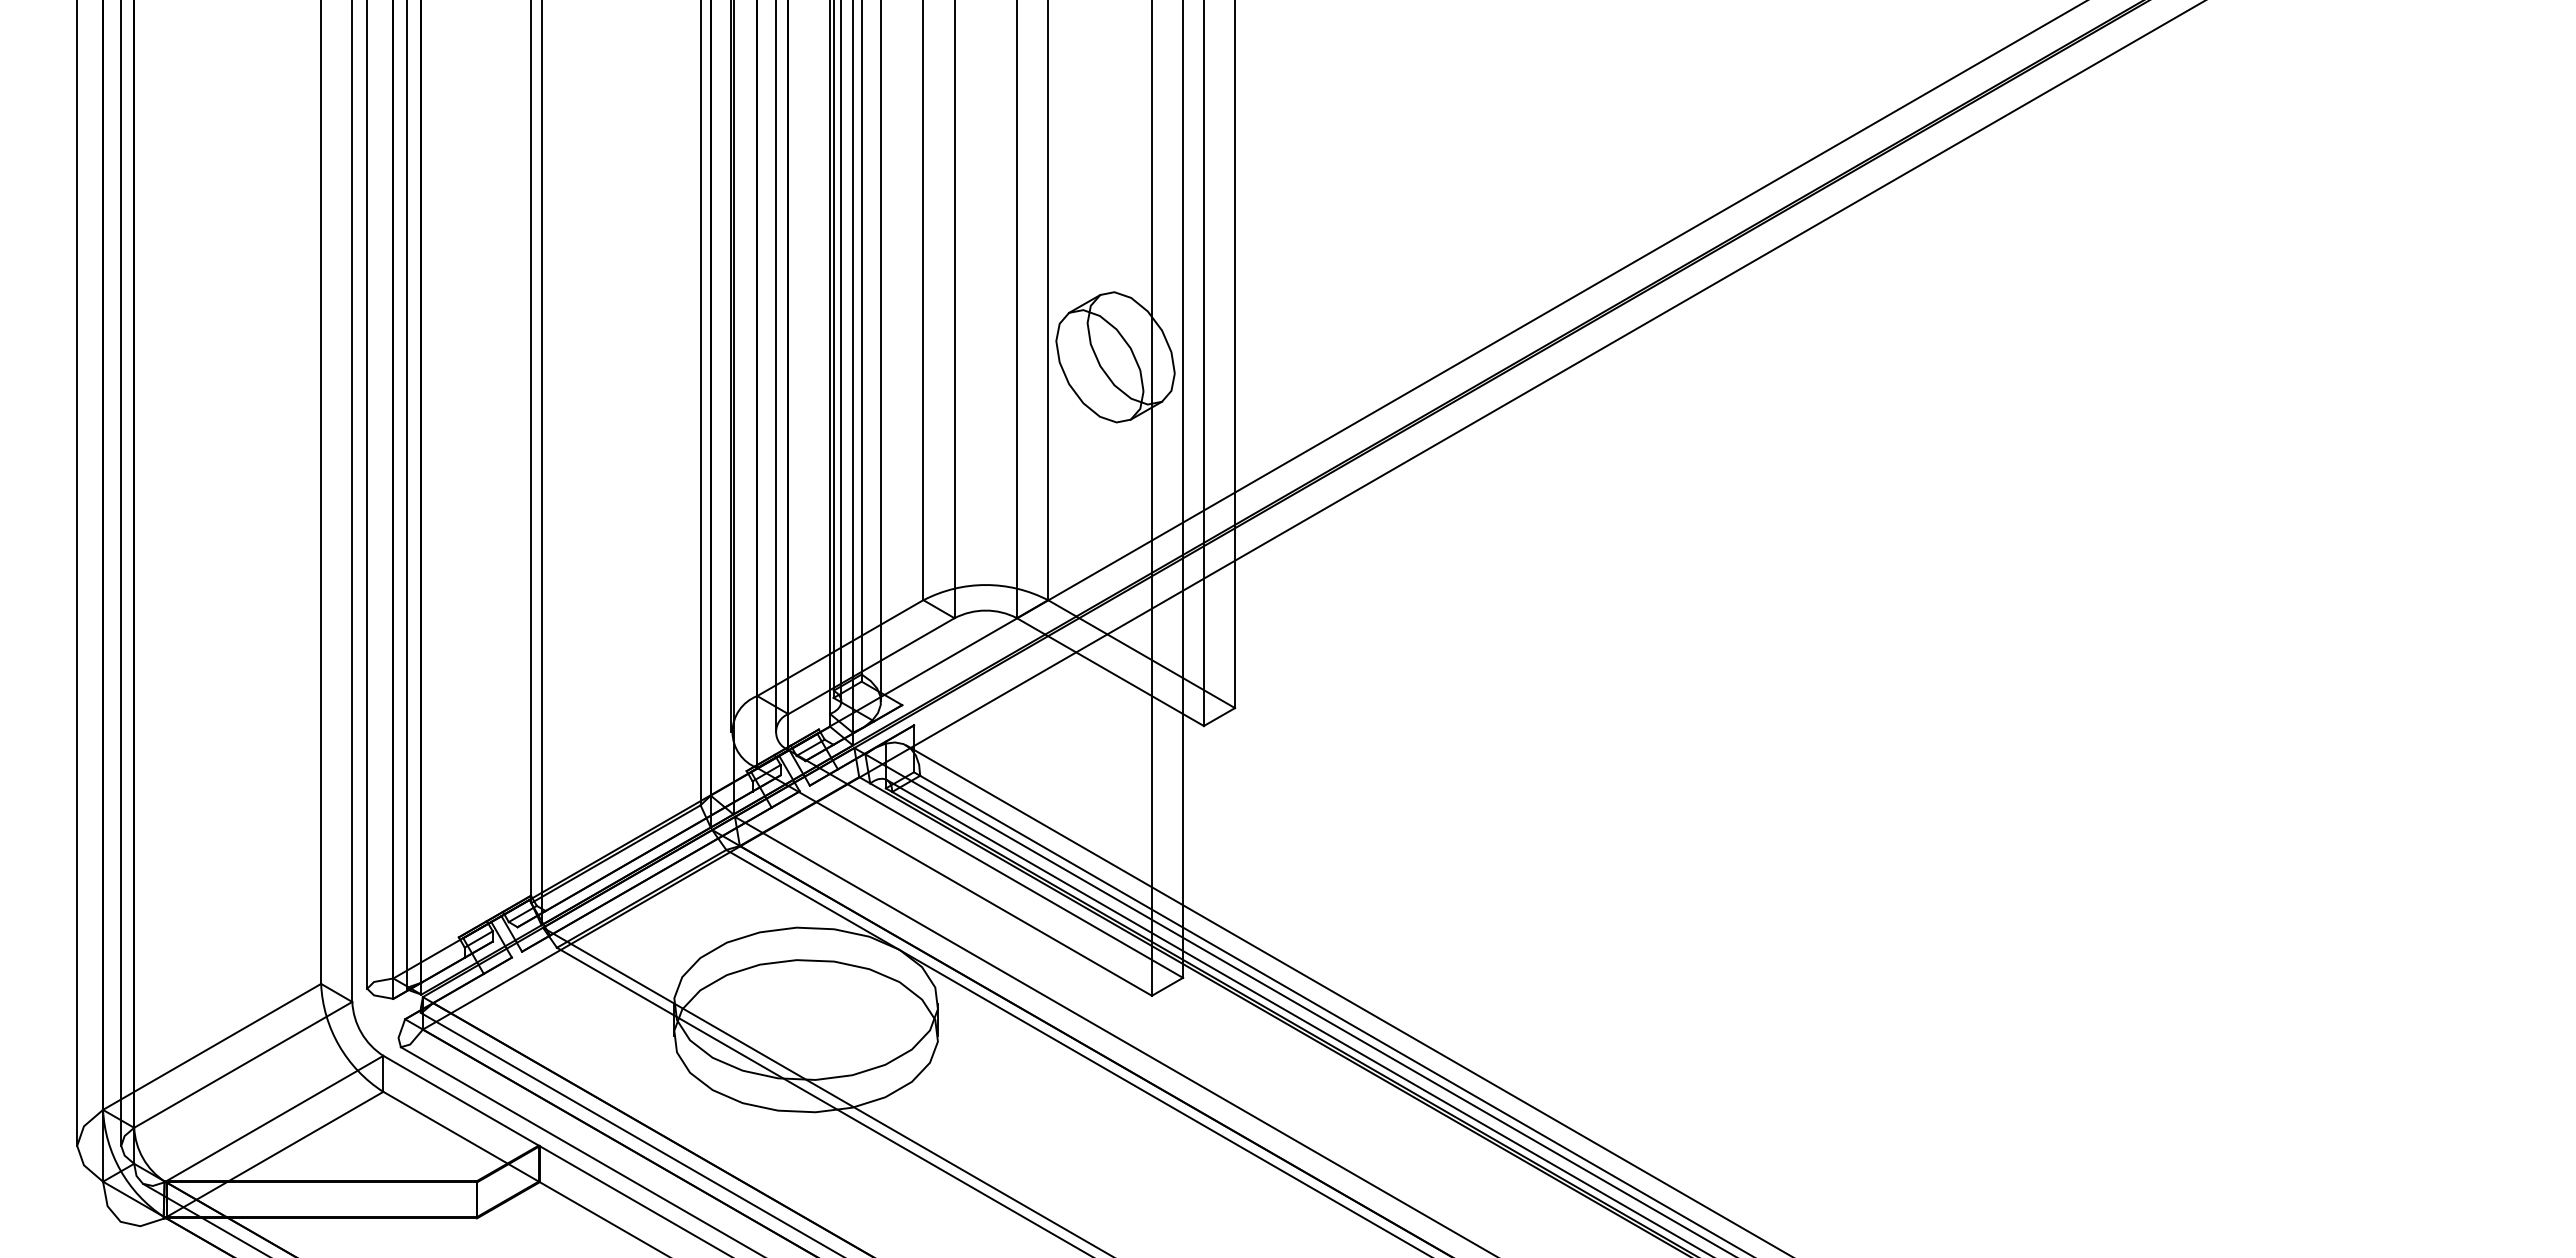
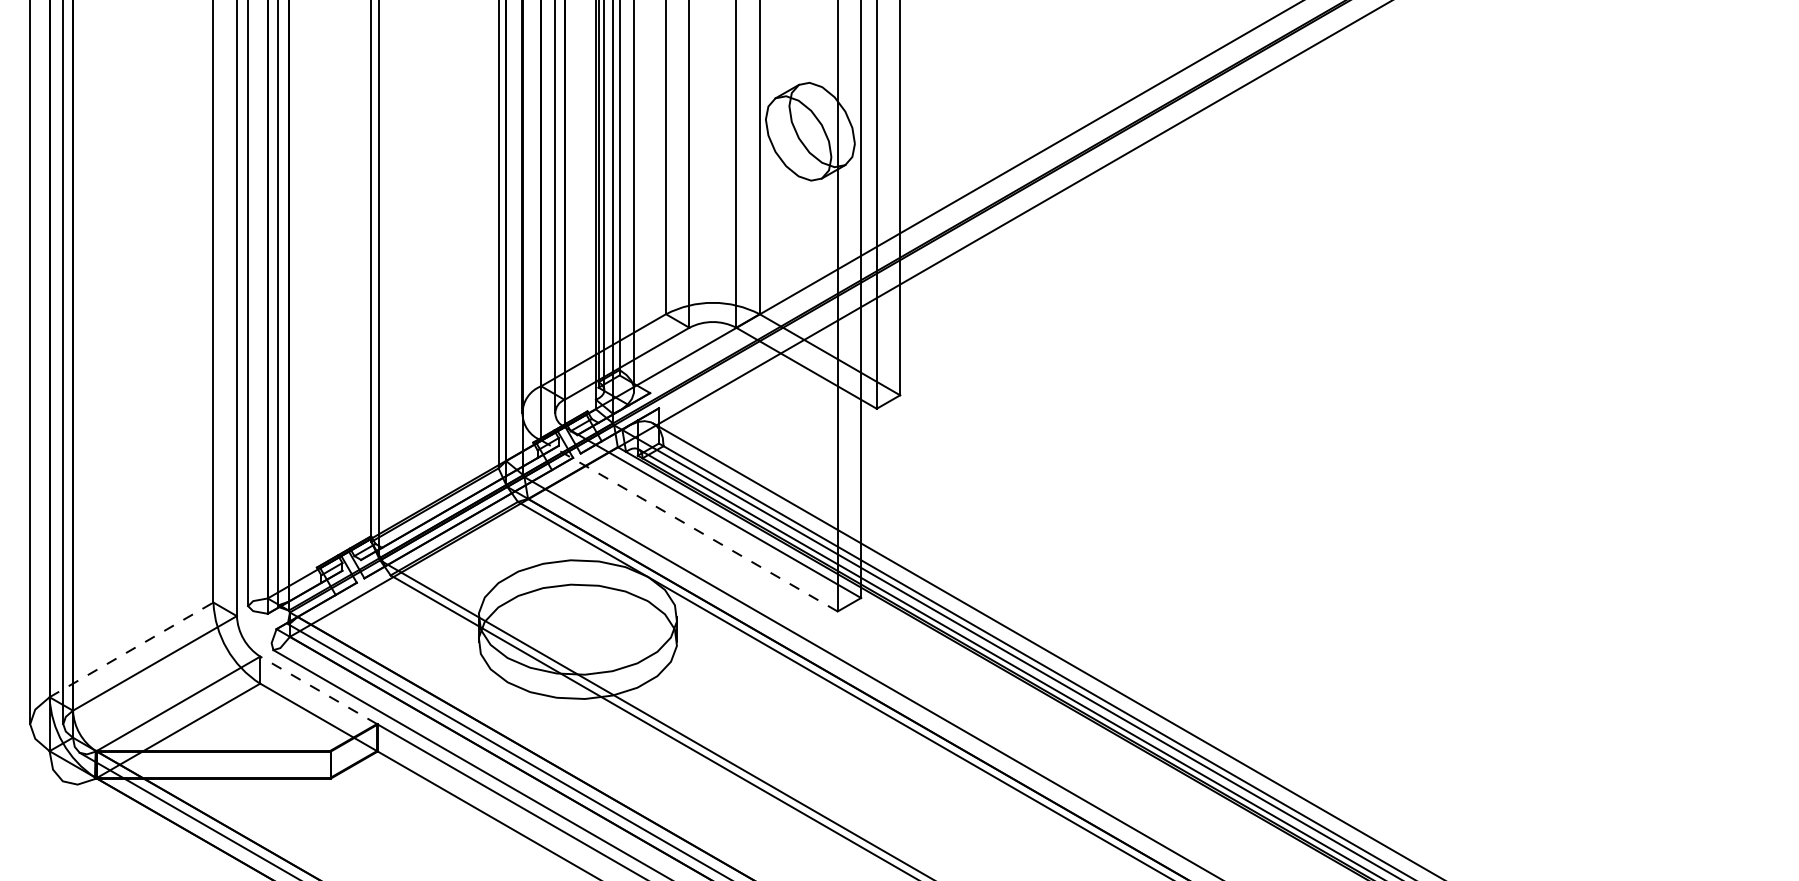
line: (954, 881) -> (689, 525), solid -> dashed
line: (212, 1046) -> (131, 649), solid -> dashed
line: (461, 1100) -> (318, 690), solid -> dashed

